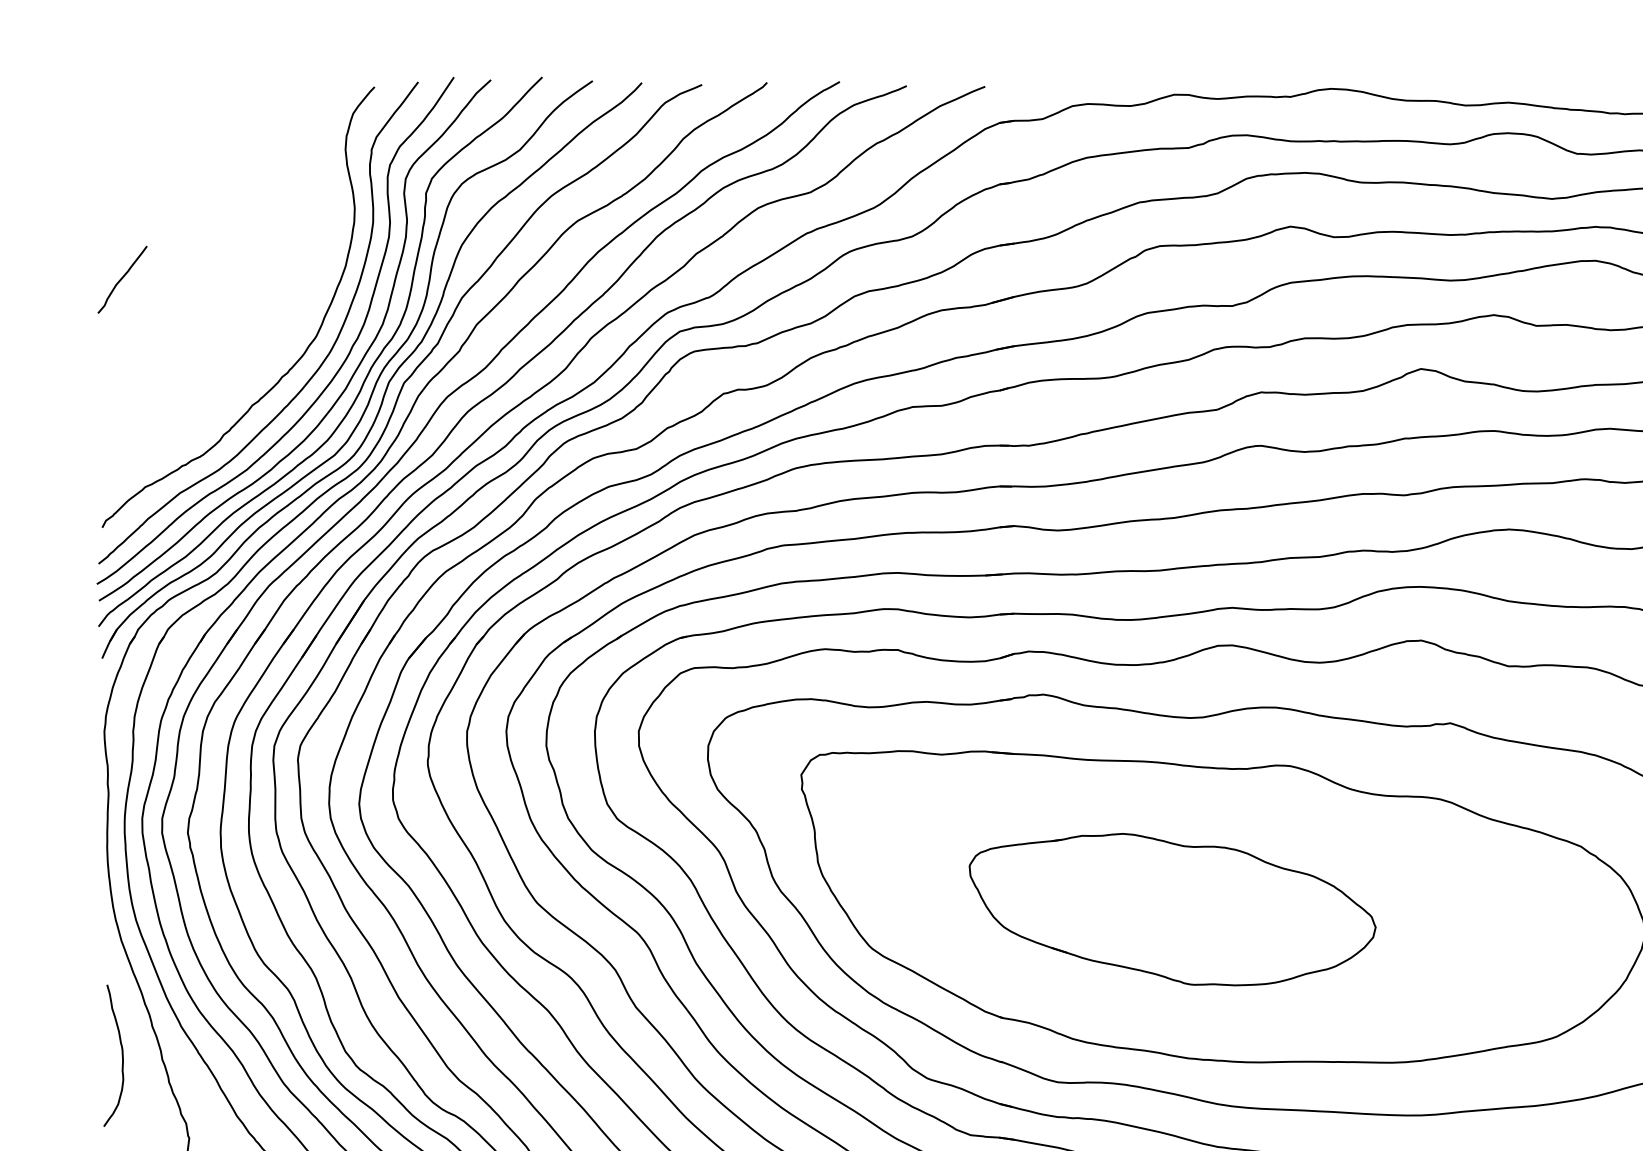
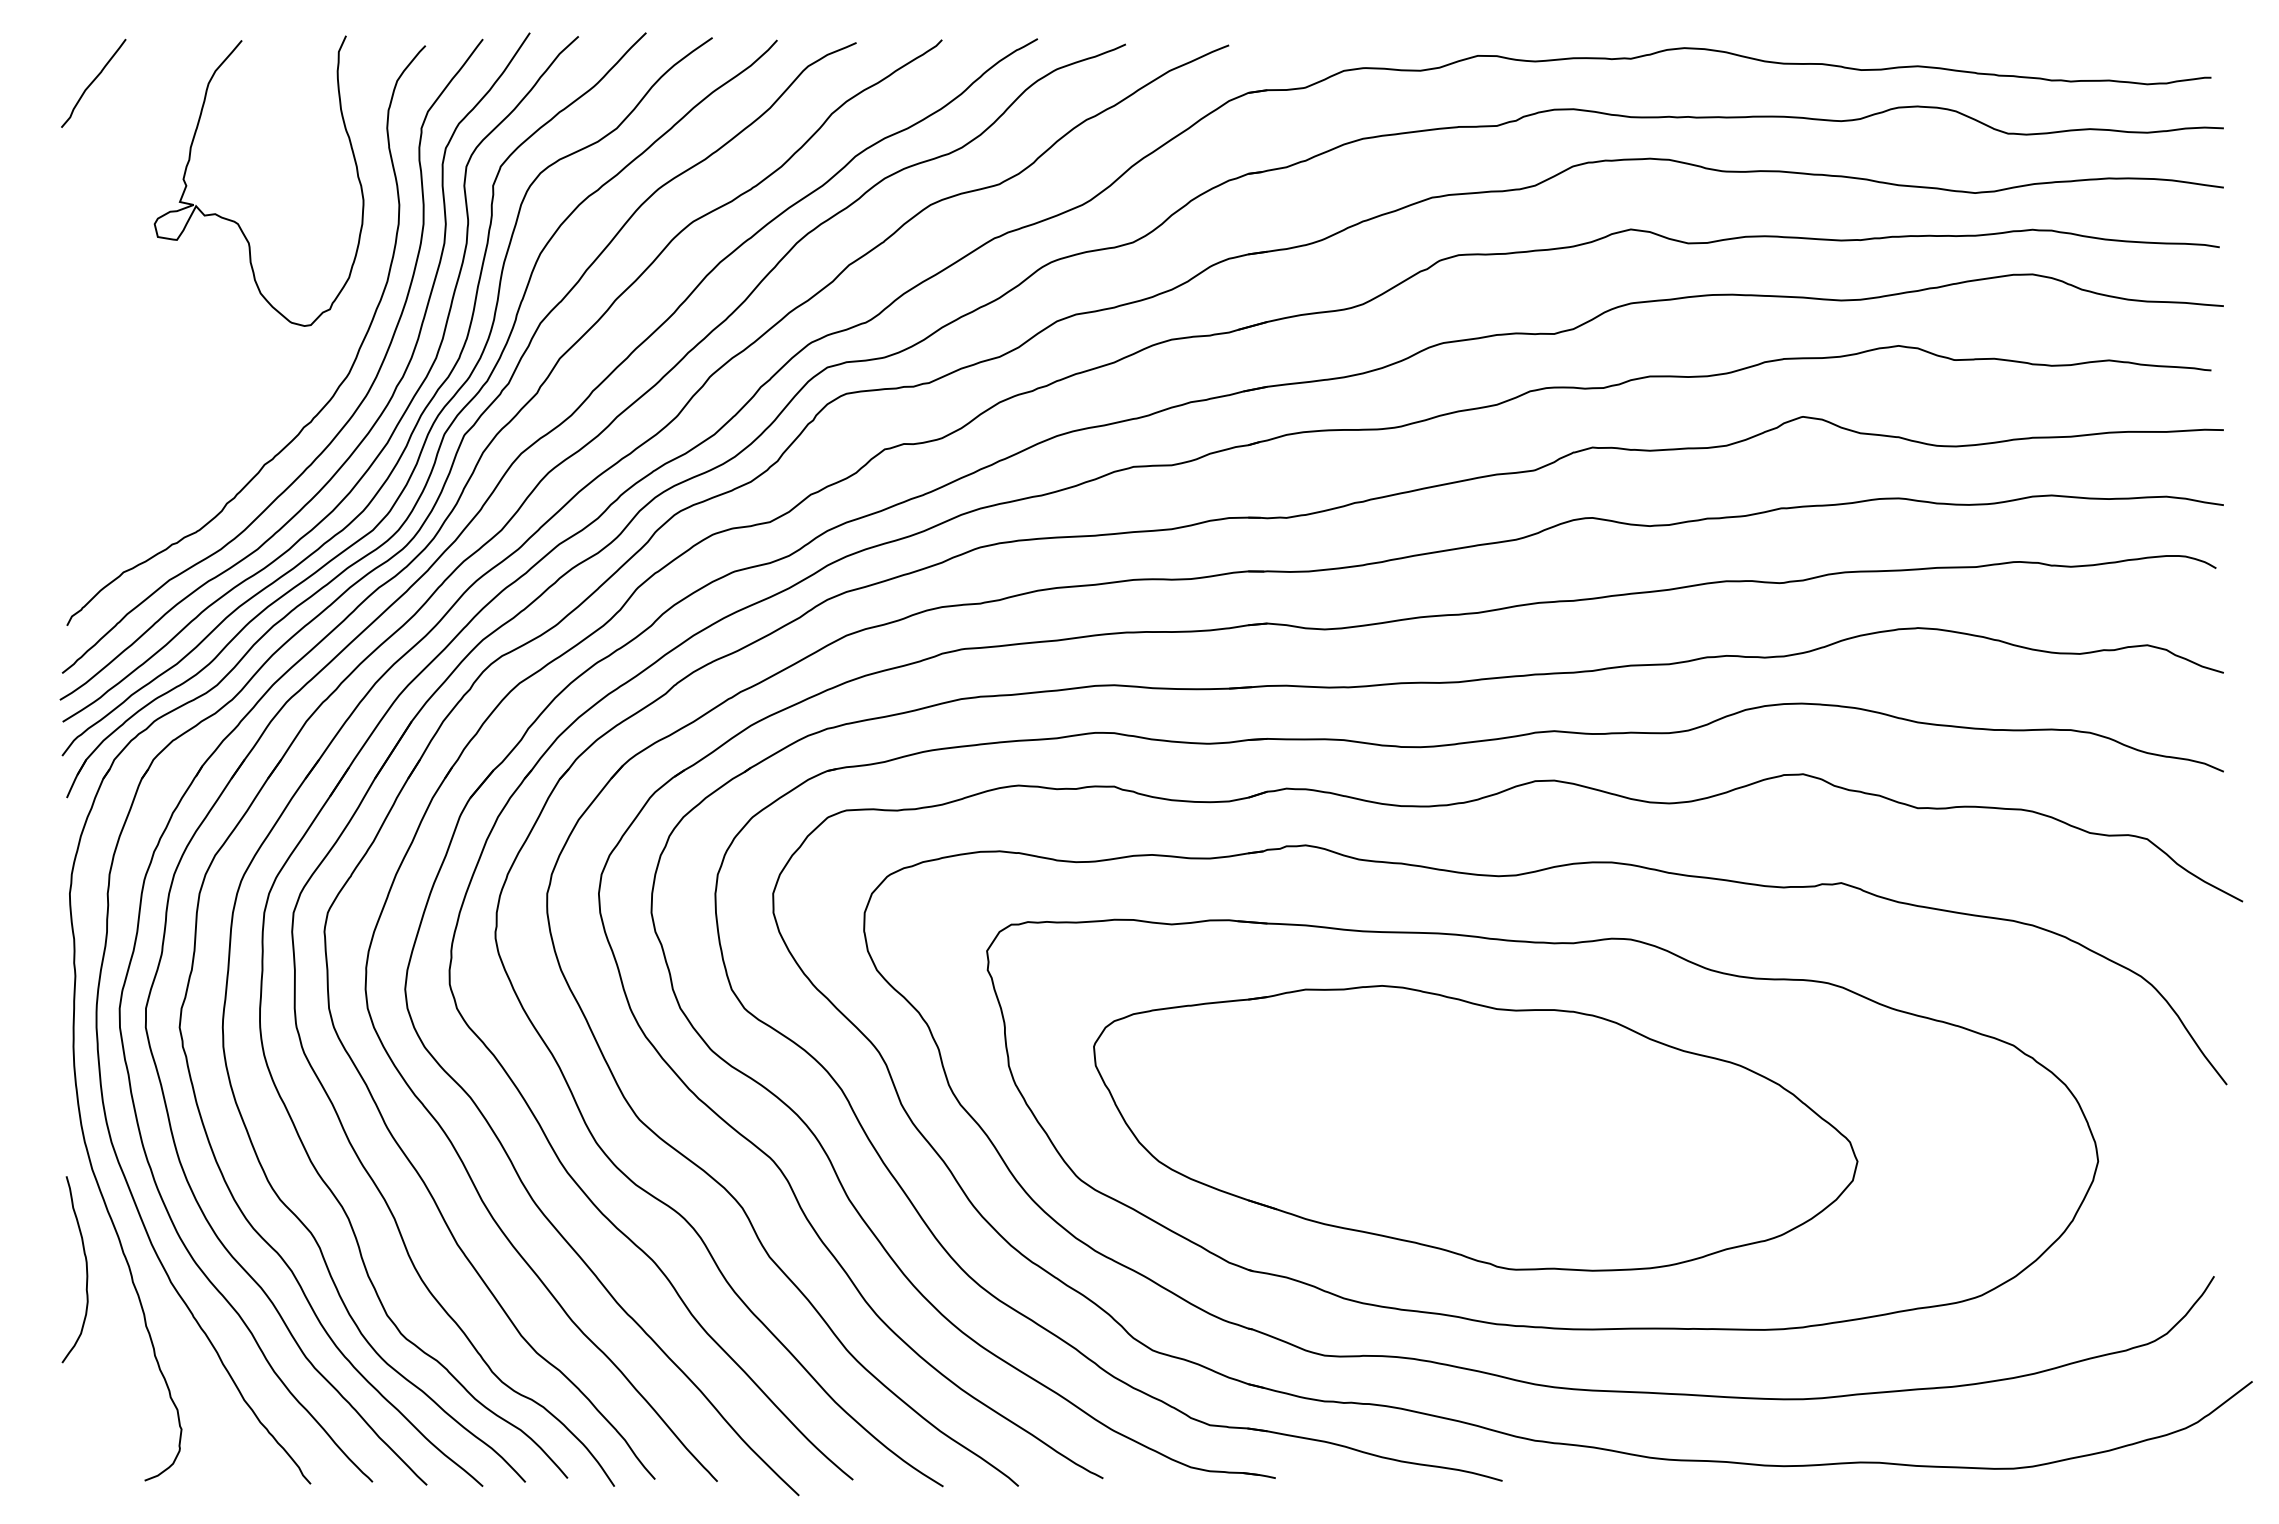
curve: (229, 219) -> (234, 220), added
curve: (122, 279) -> (93, 82), moved
part: (1172, 909) -> (1475, 1128), size x1.43
curve: (122, 1055) -> (86, 1269), moved

